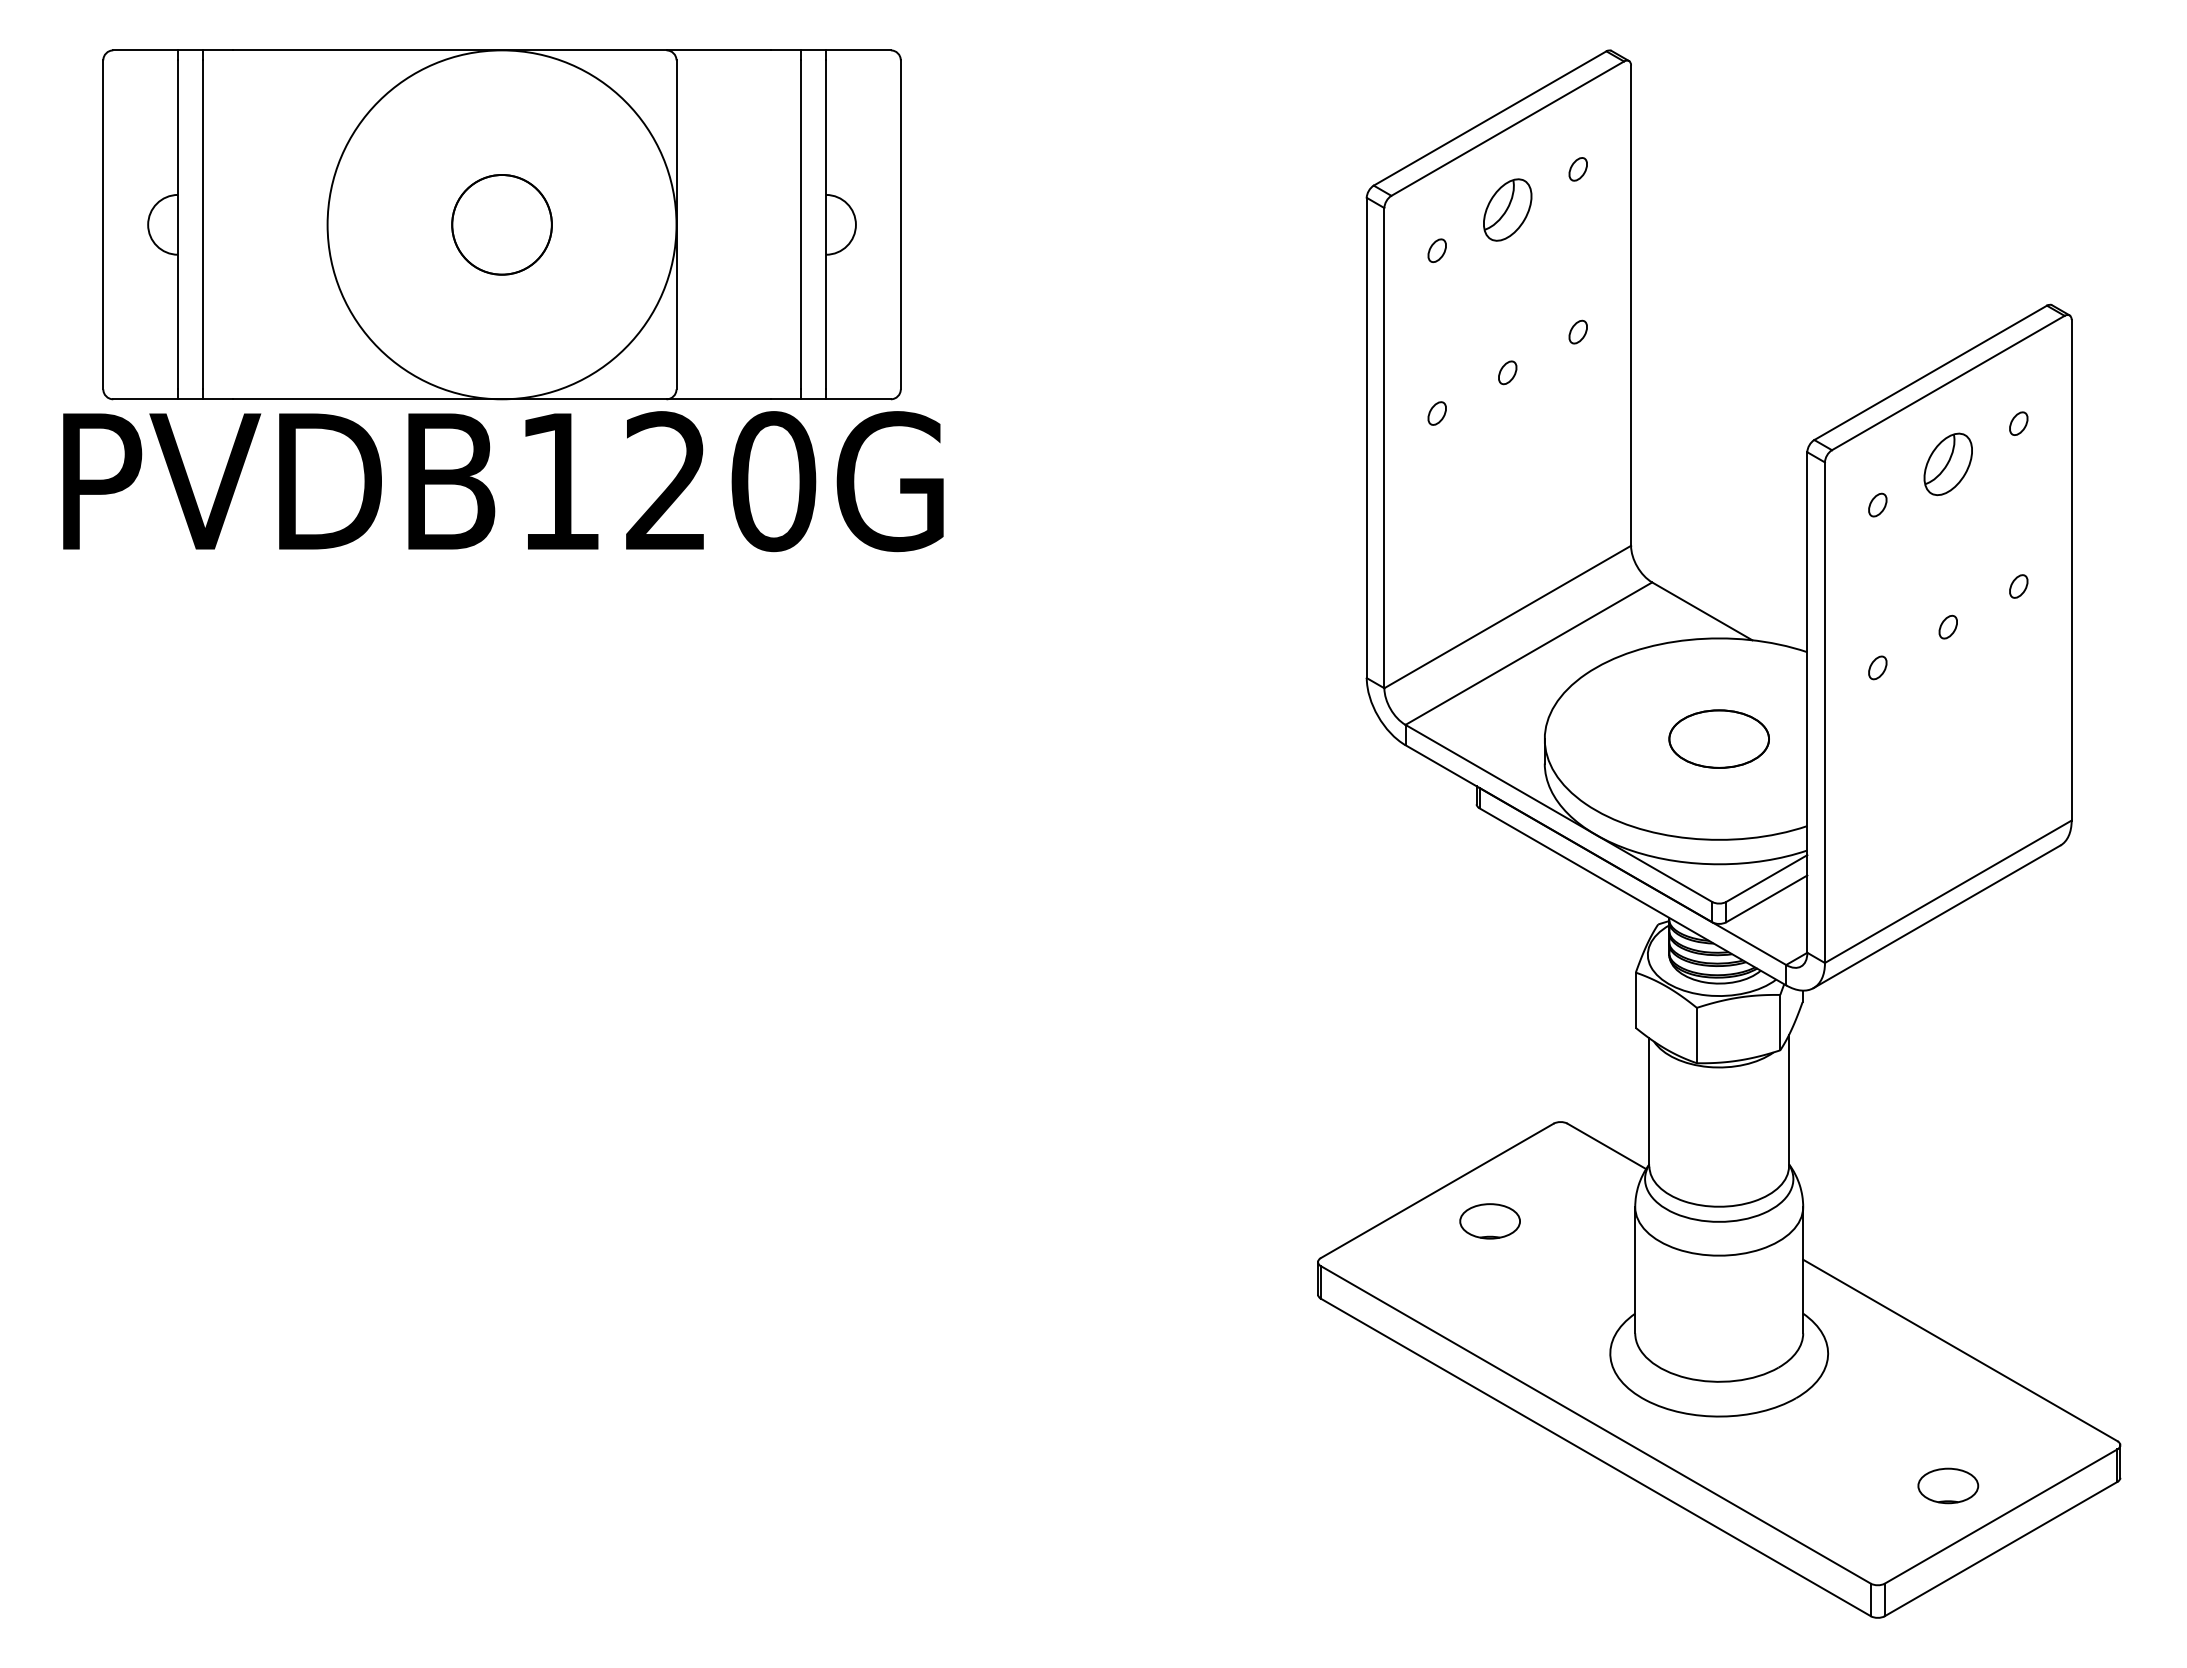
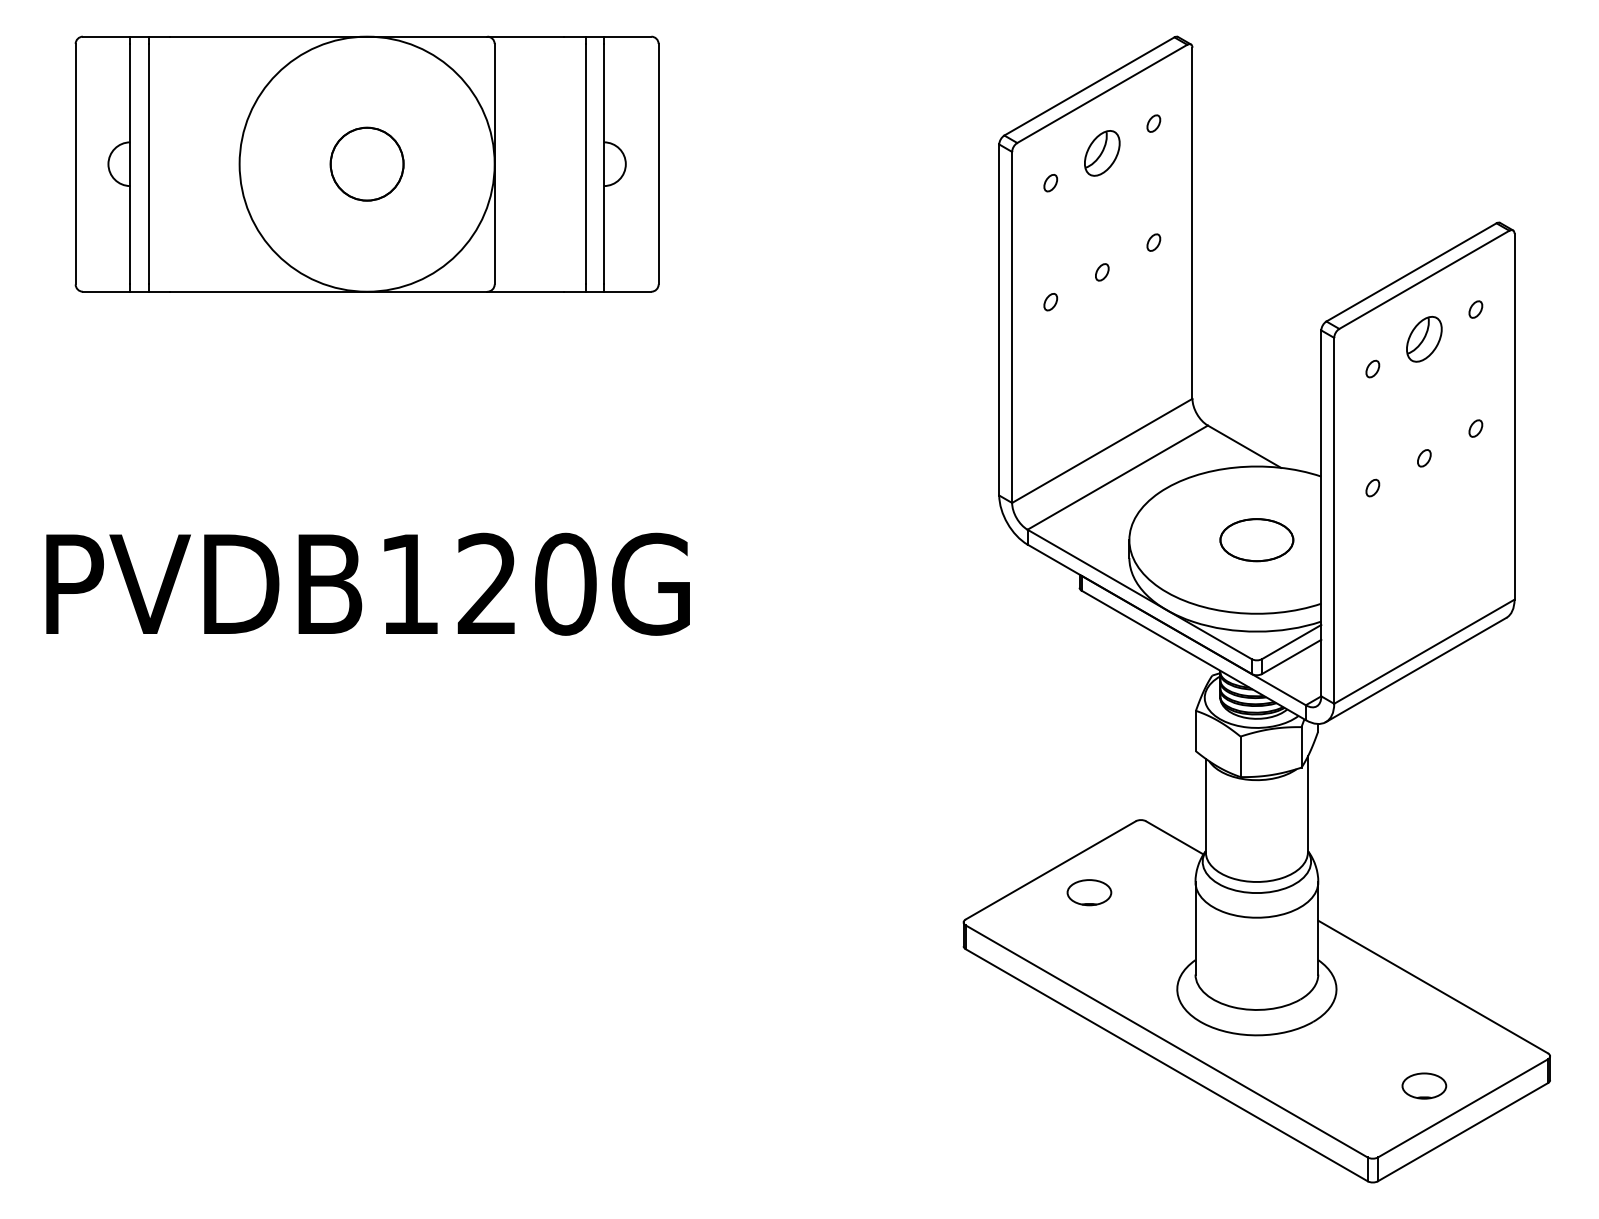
text: (503, 481) -> (368, 584), moved

